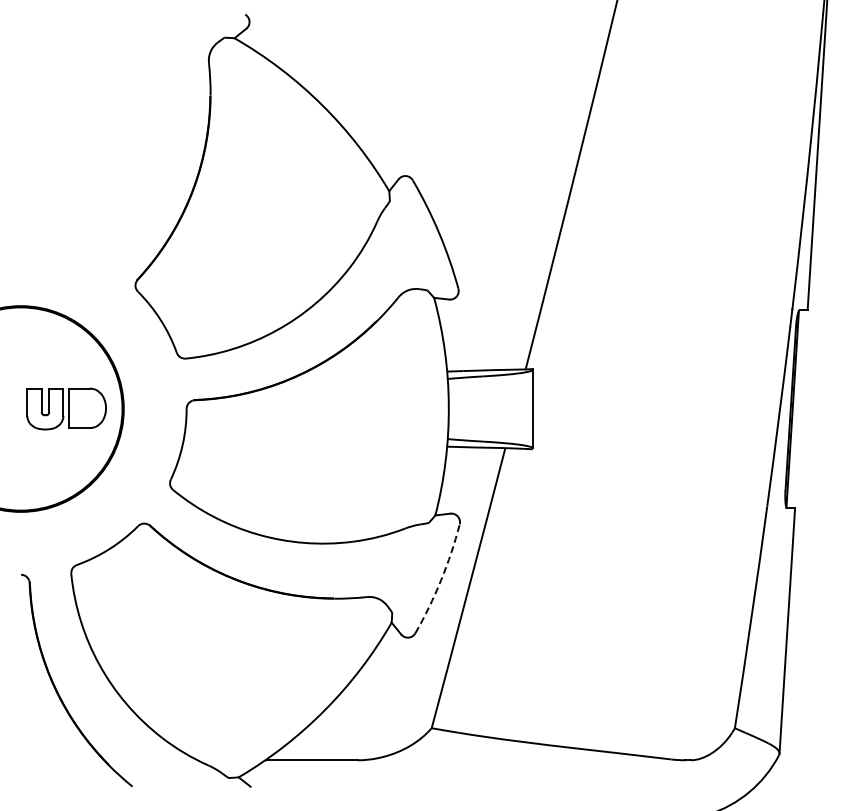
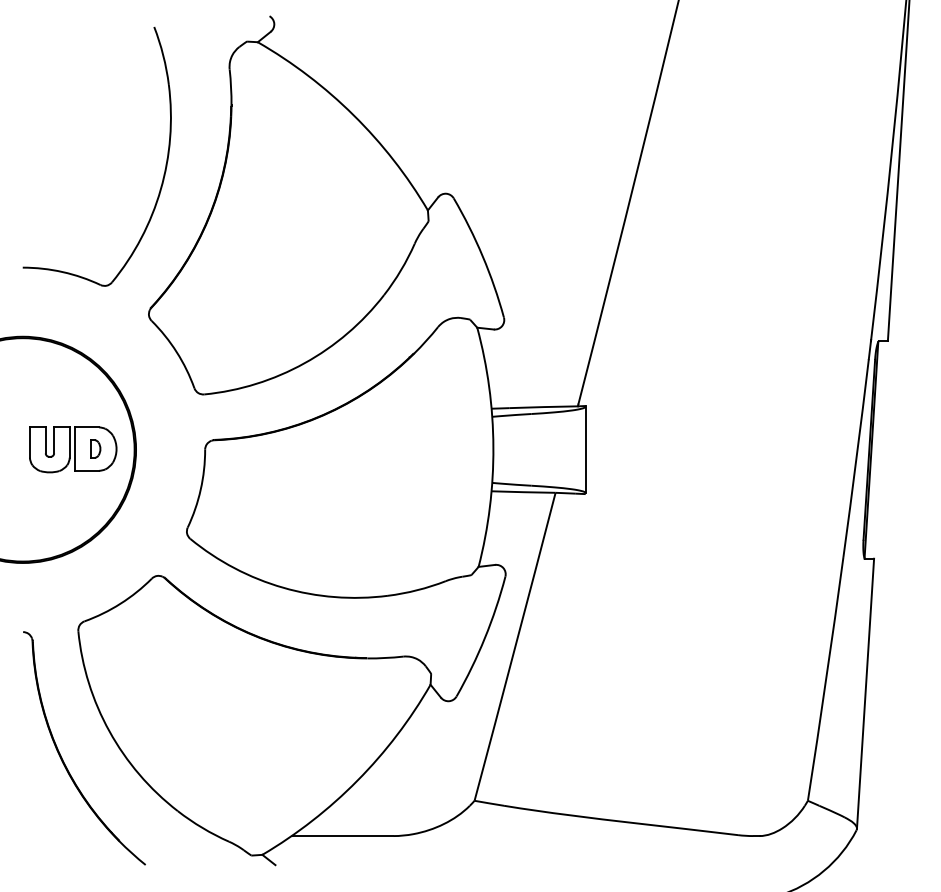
part: (148, 158) -> (163, 174), added
part: (87, 407) -> (96, 448), added
arc: (441, 580) -> (485, 638), dashed -> solid

